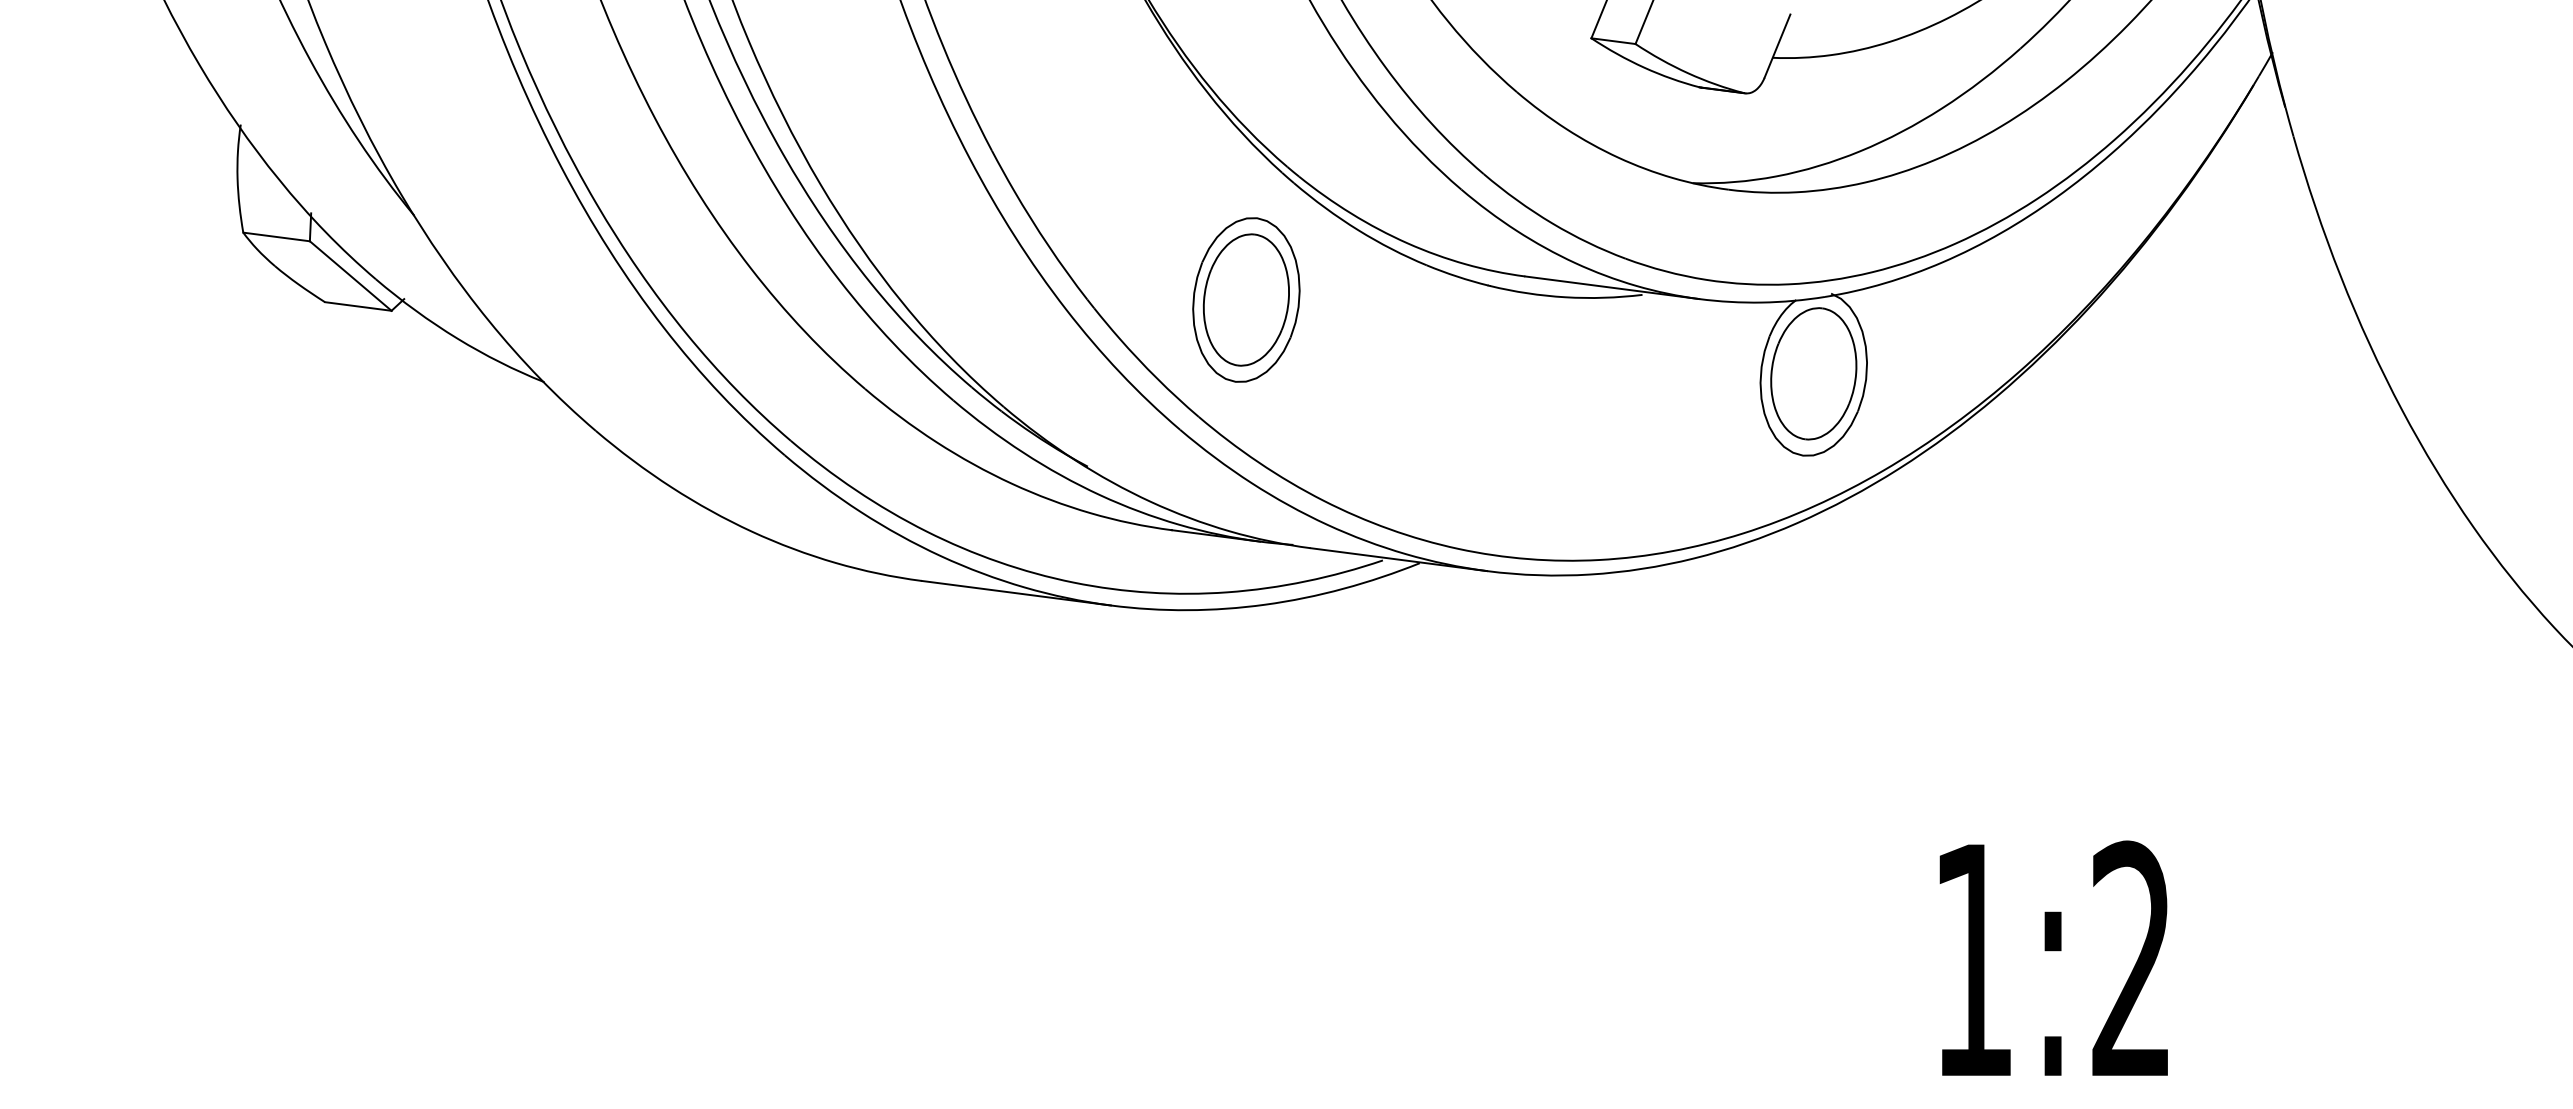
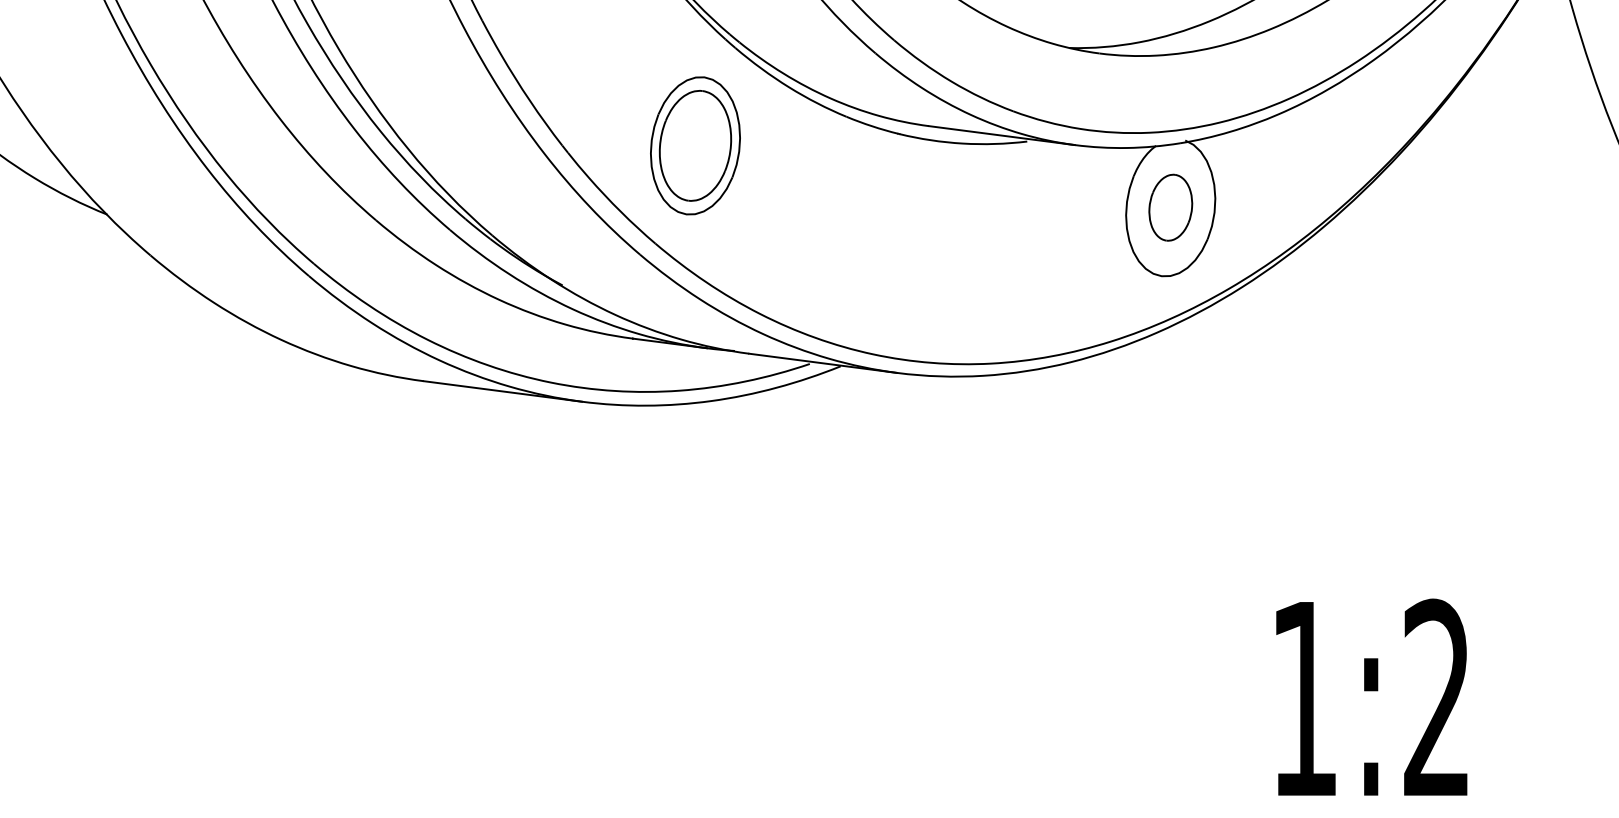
part: (1813, 373) -> (1170, 207), size x0.6

